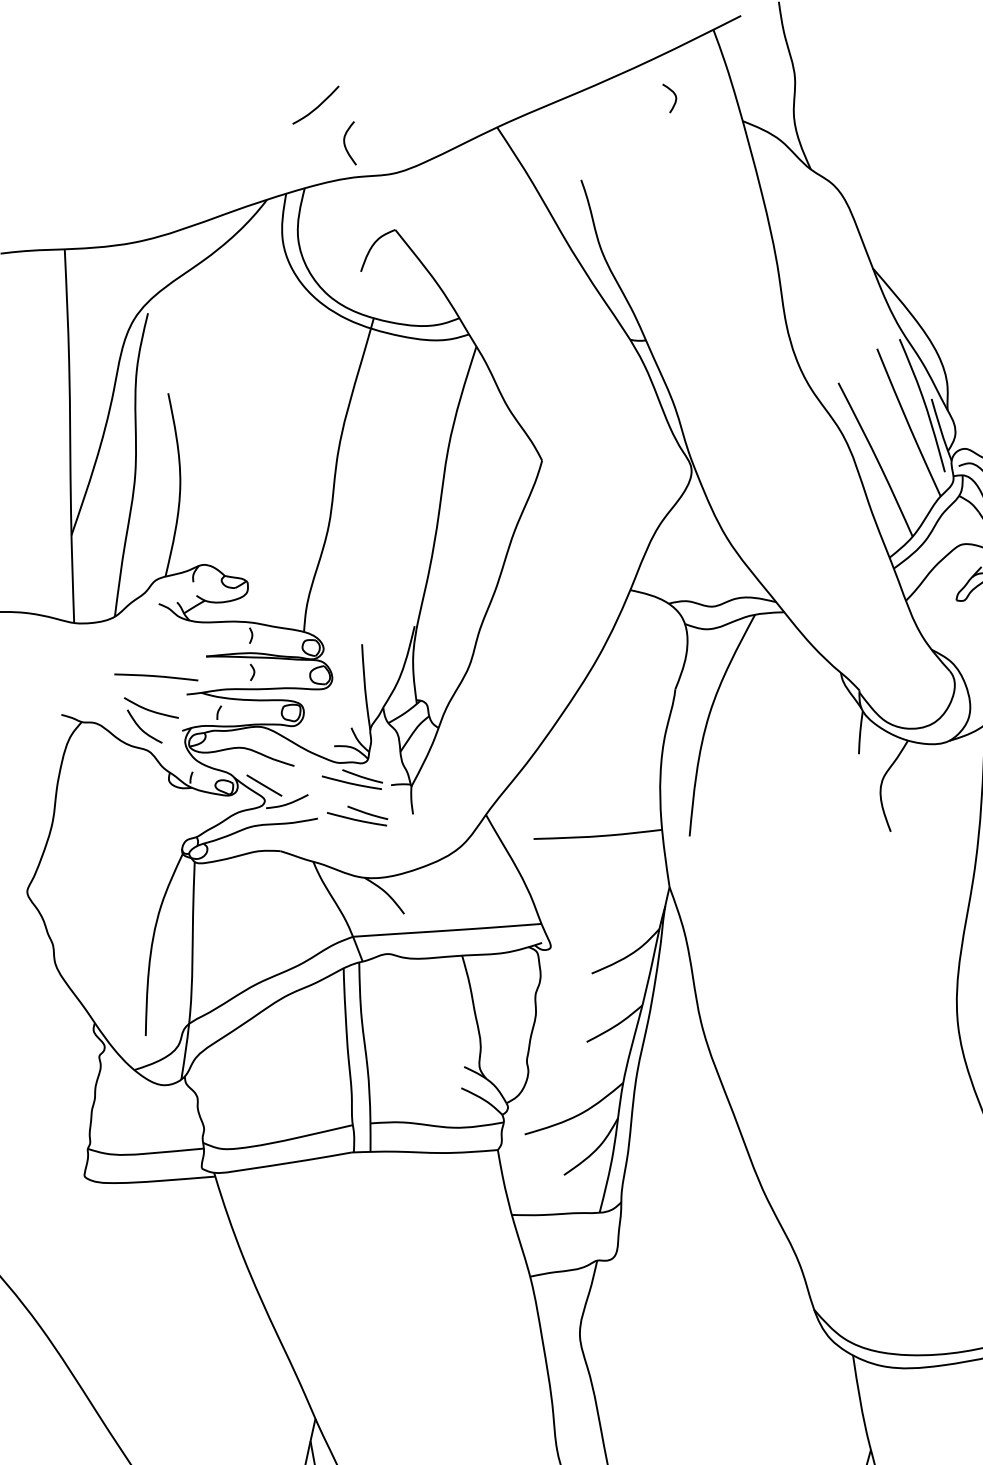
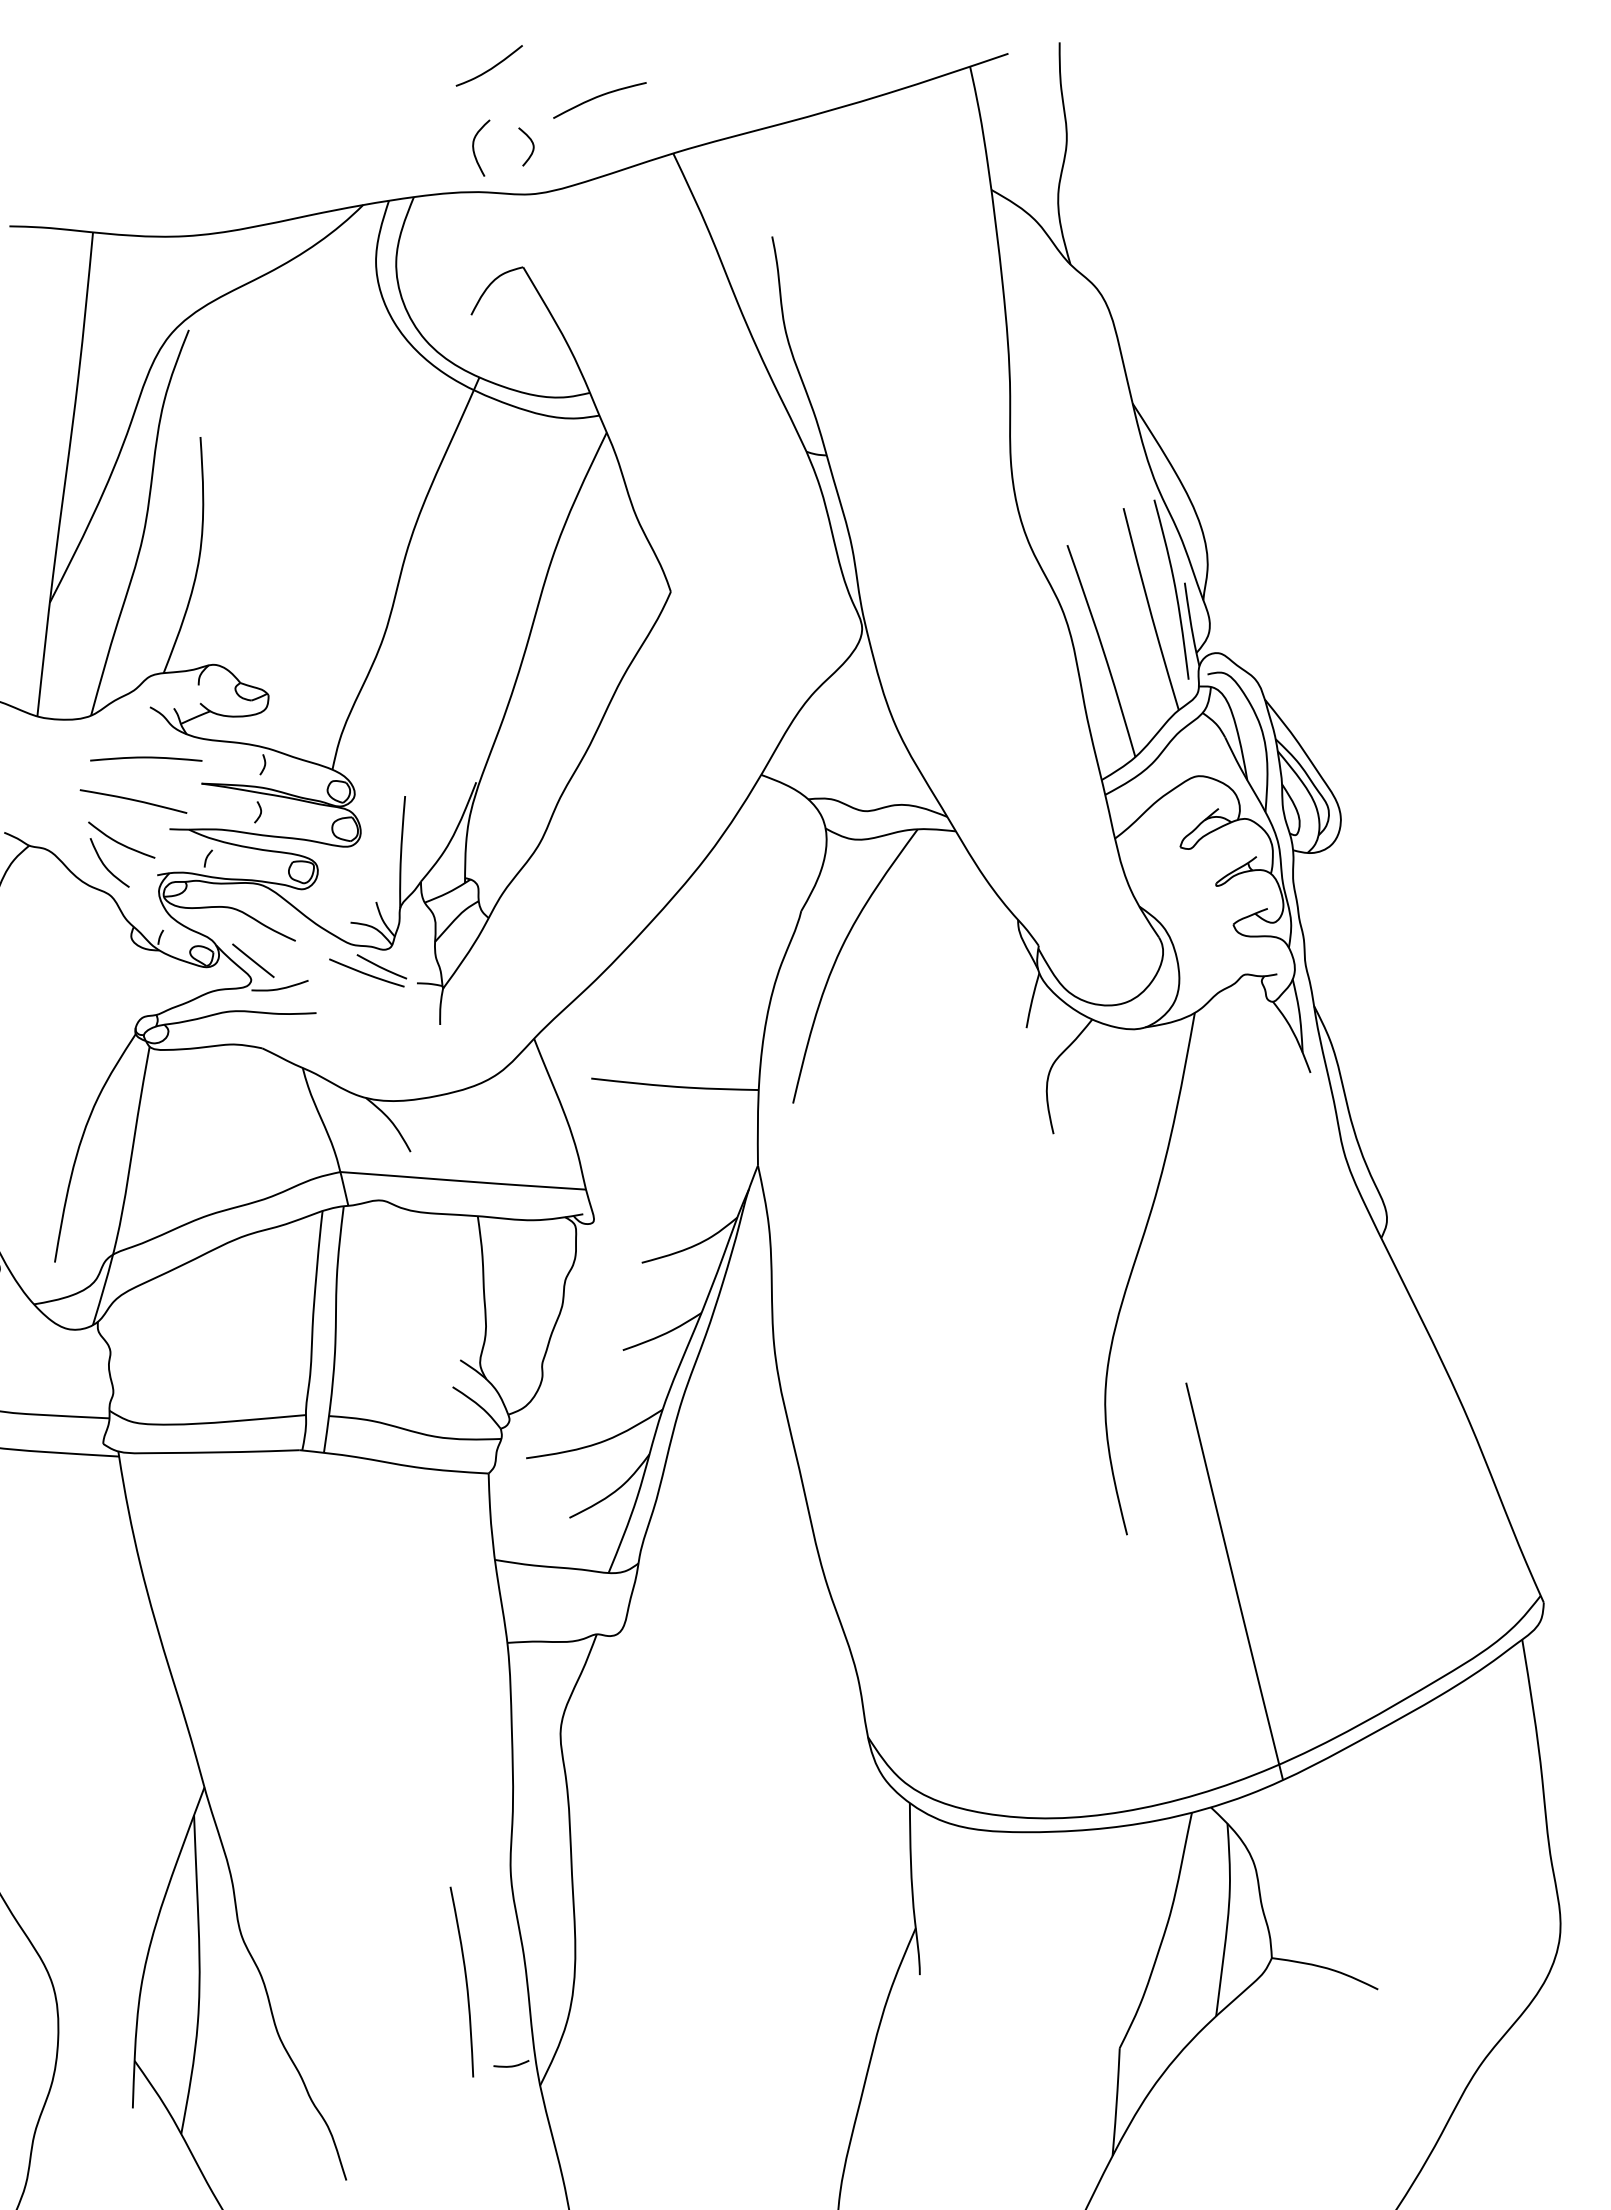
curve: (435, 92) -> (599, 97), added
curve: (675, 97) -> (532, 146), moved
curve: (316, 107) -> (489, 68), moved
curve: (161, 643) -> (146, 758), added
part: (357, 817) -> (368, 1018), removed

